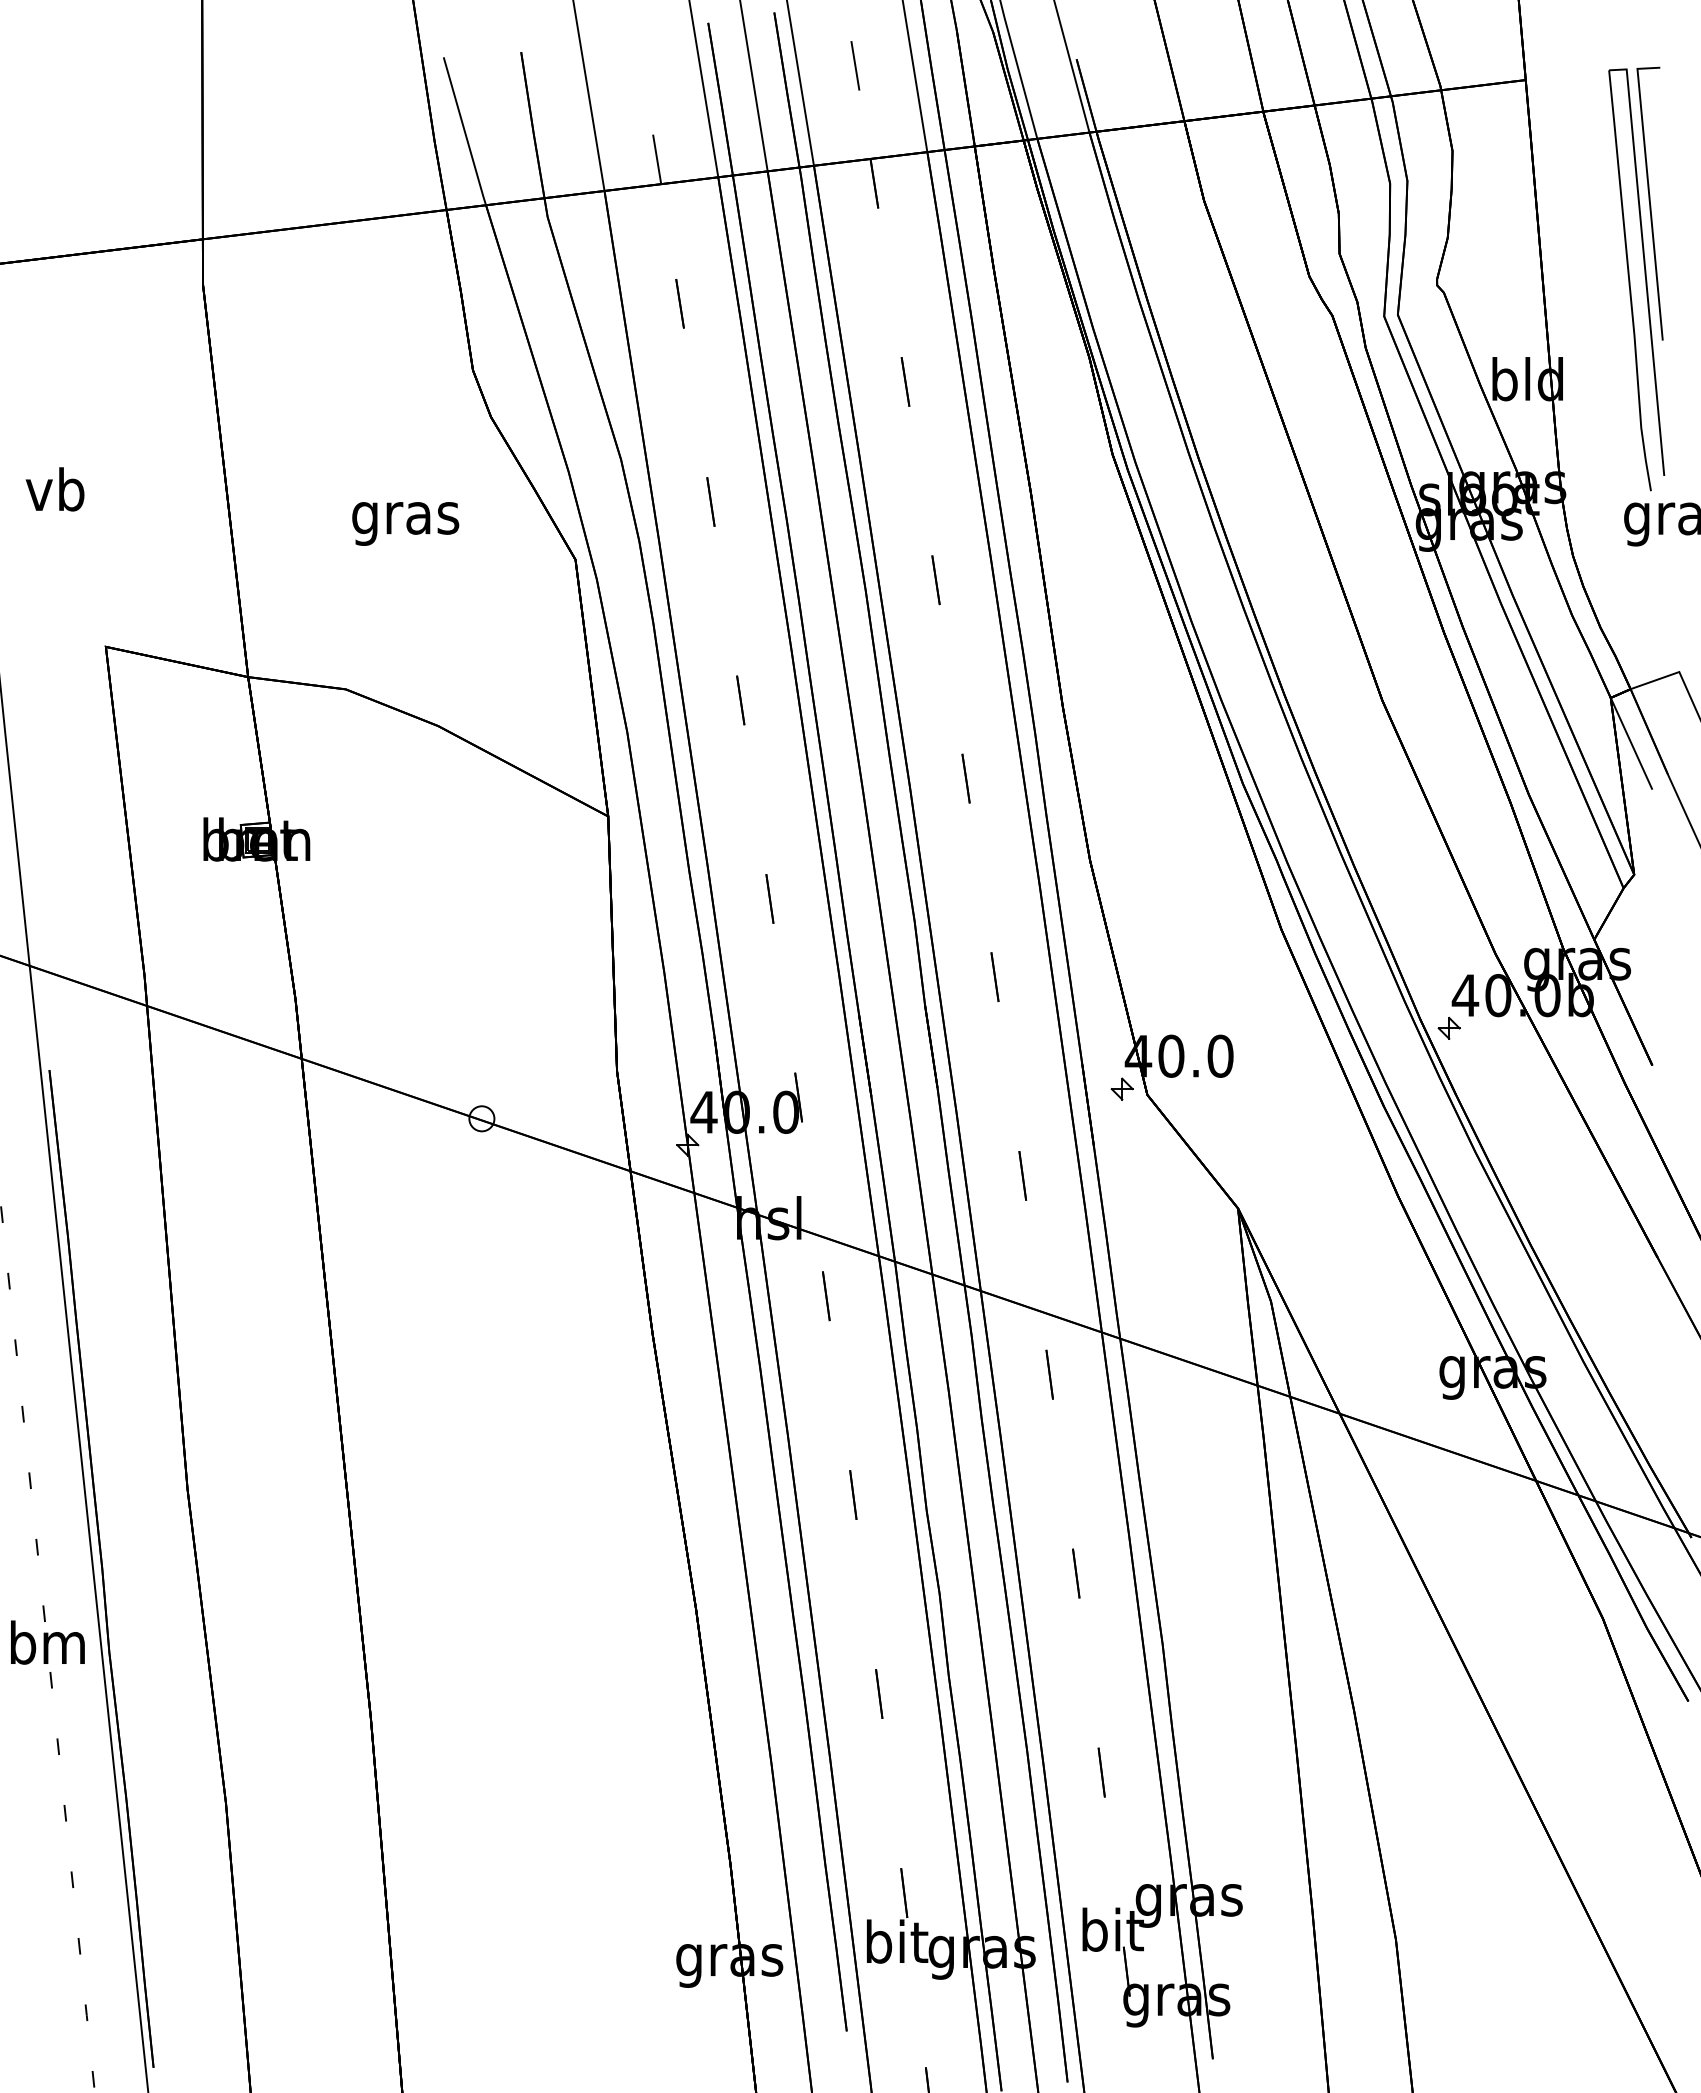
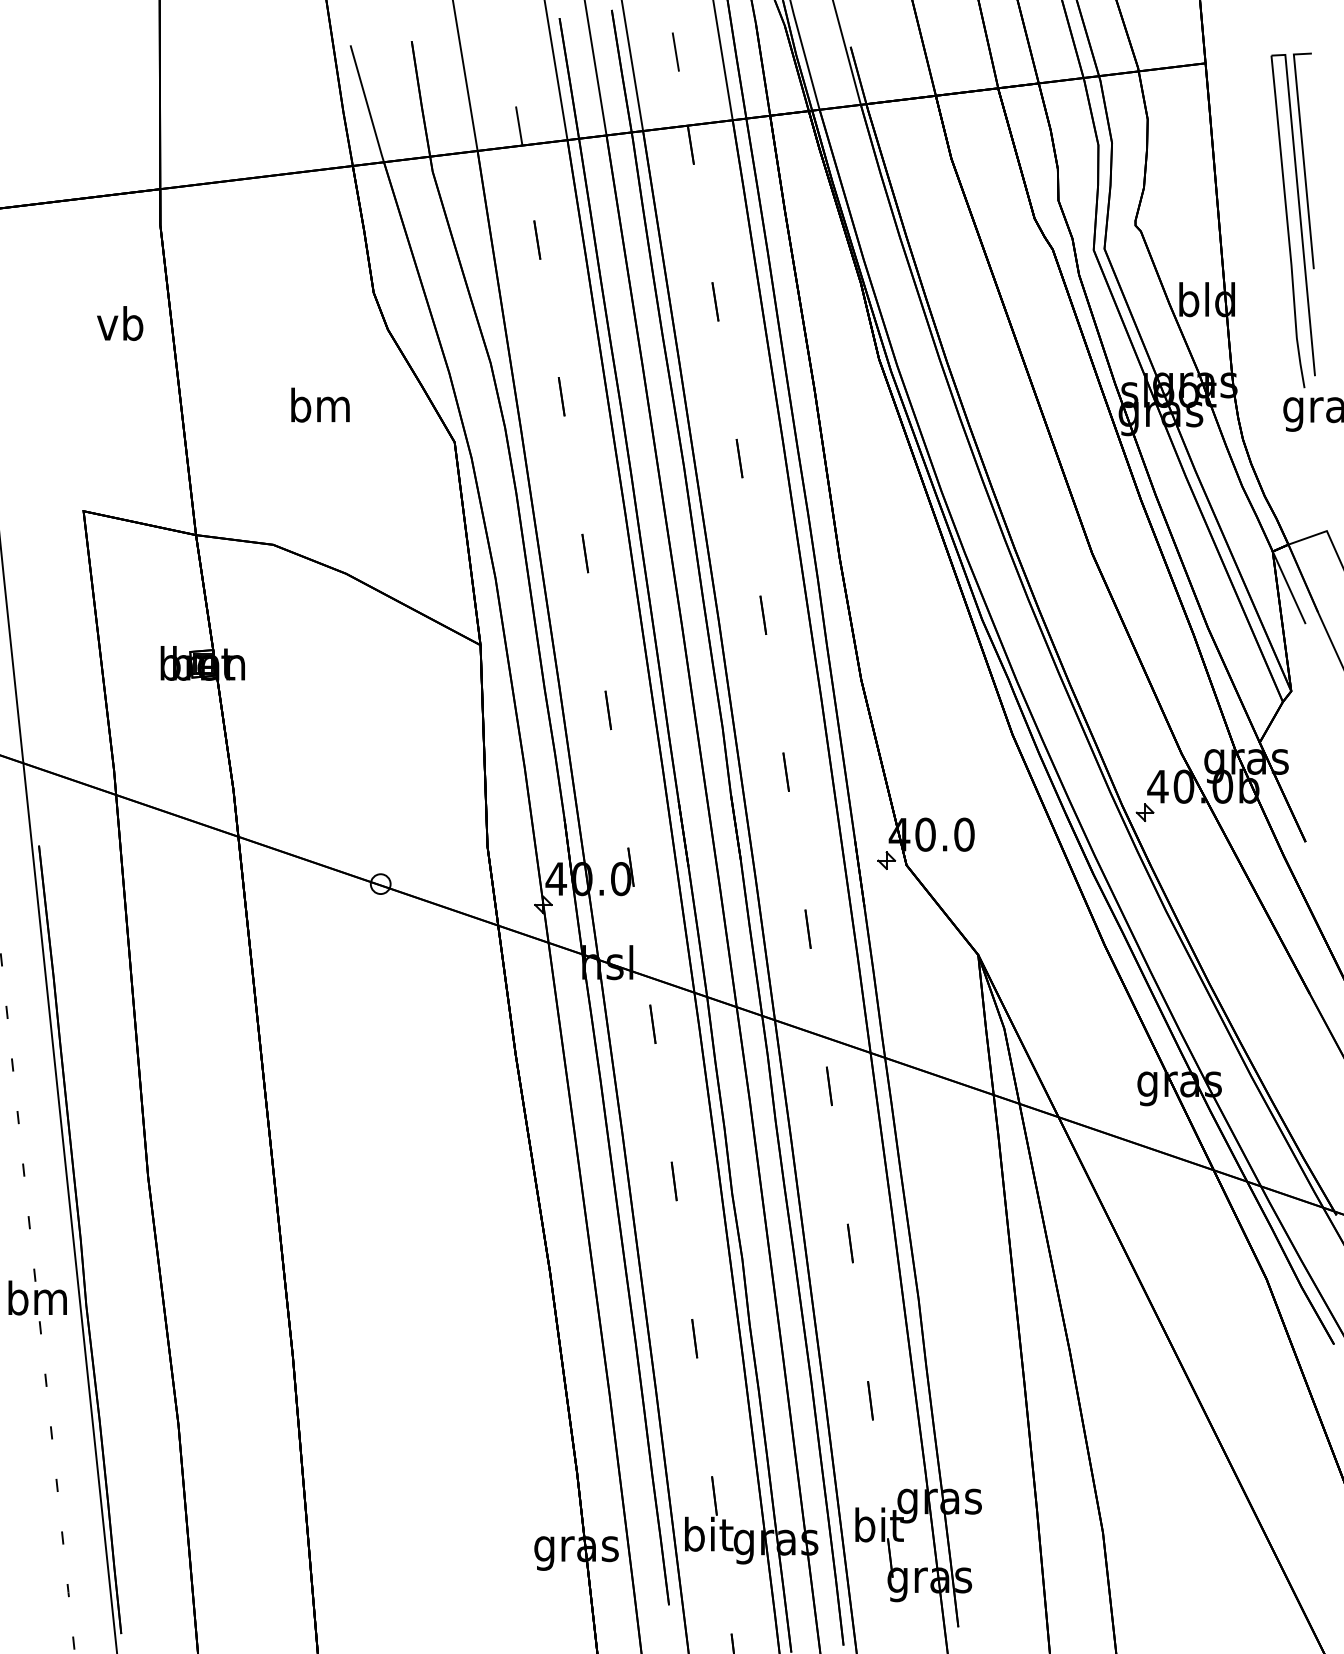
text: (54, 489) -> (119, 323), moved
text: (405, 517) -> (320, 408), gras -> bm

